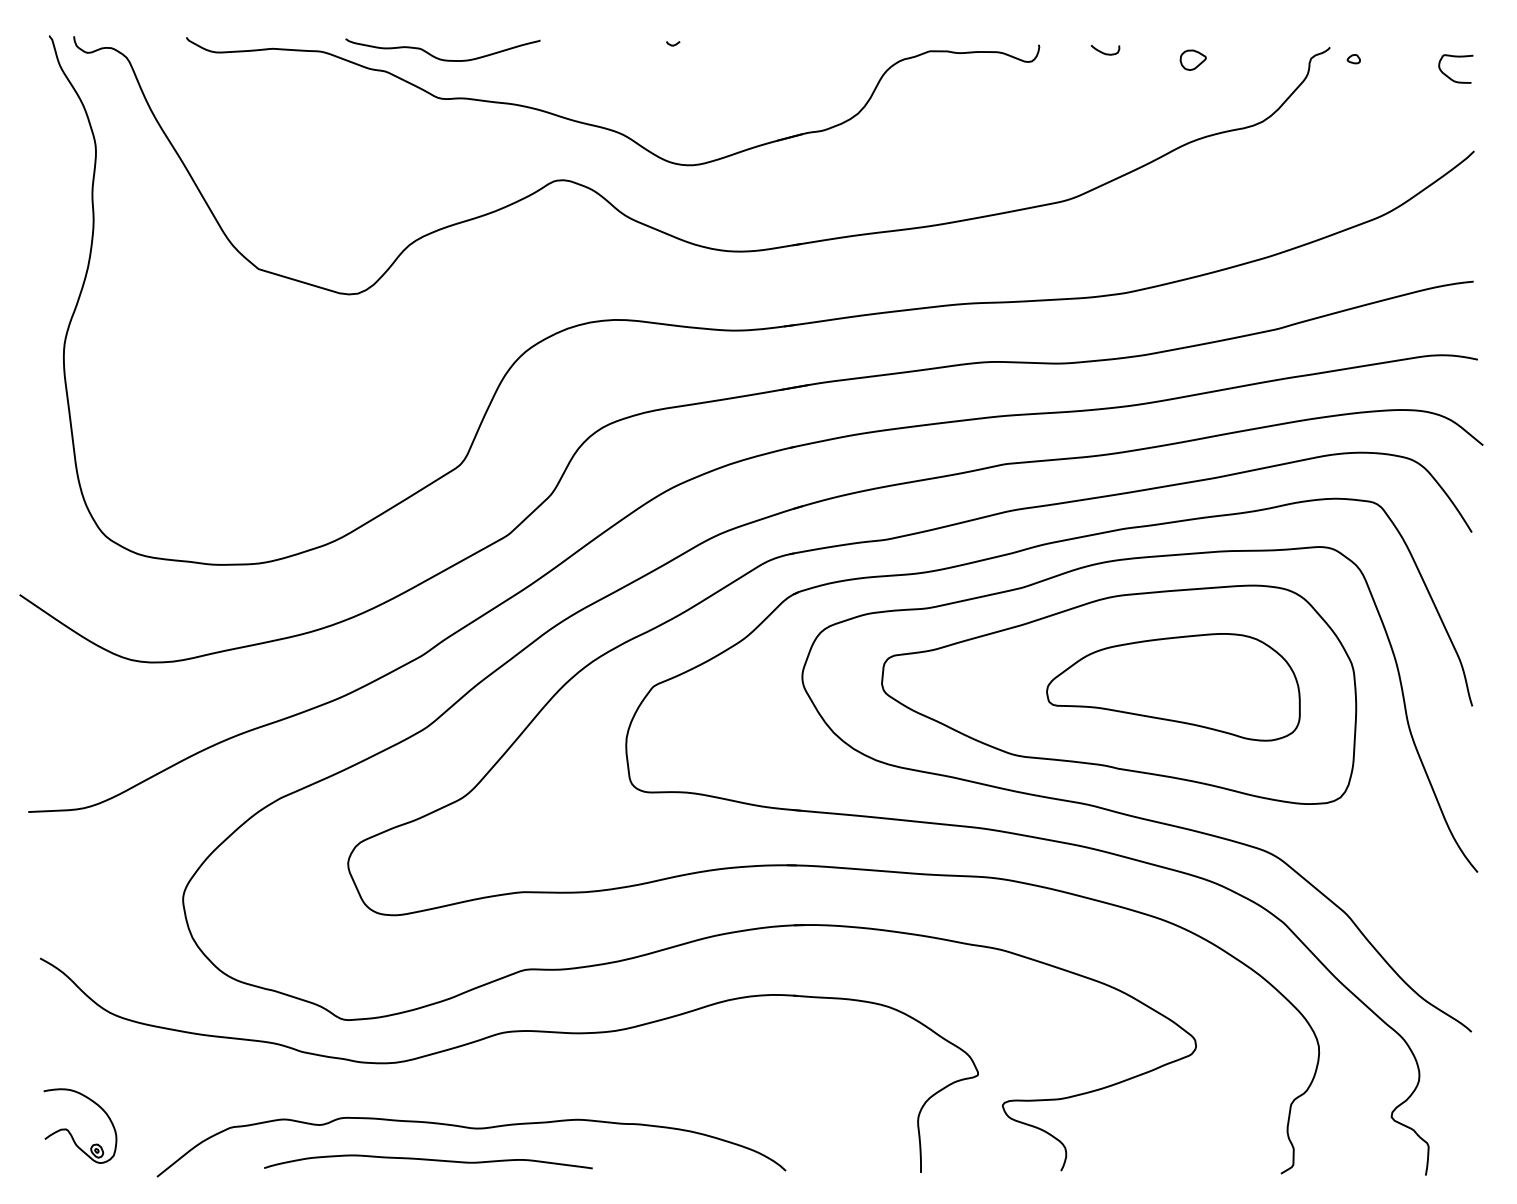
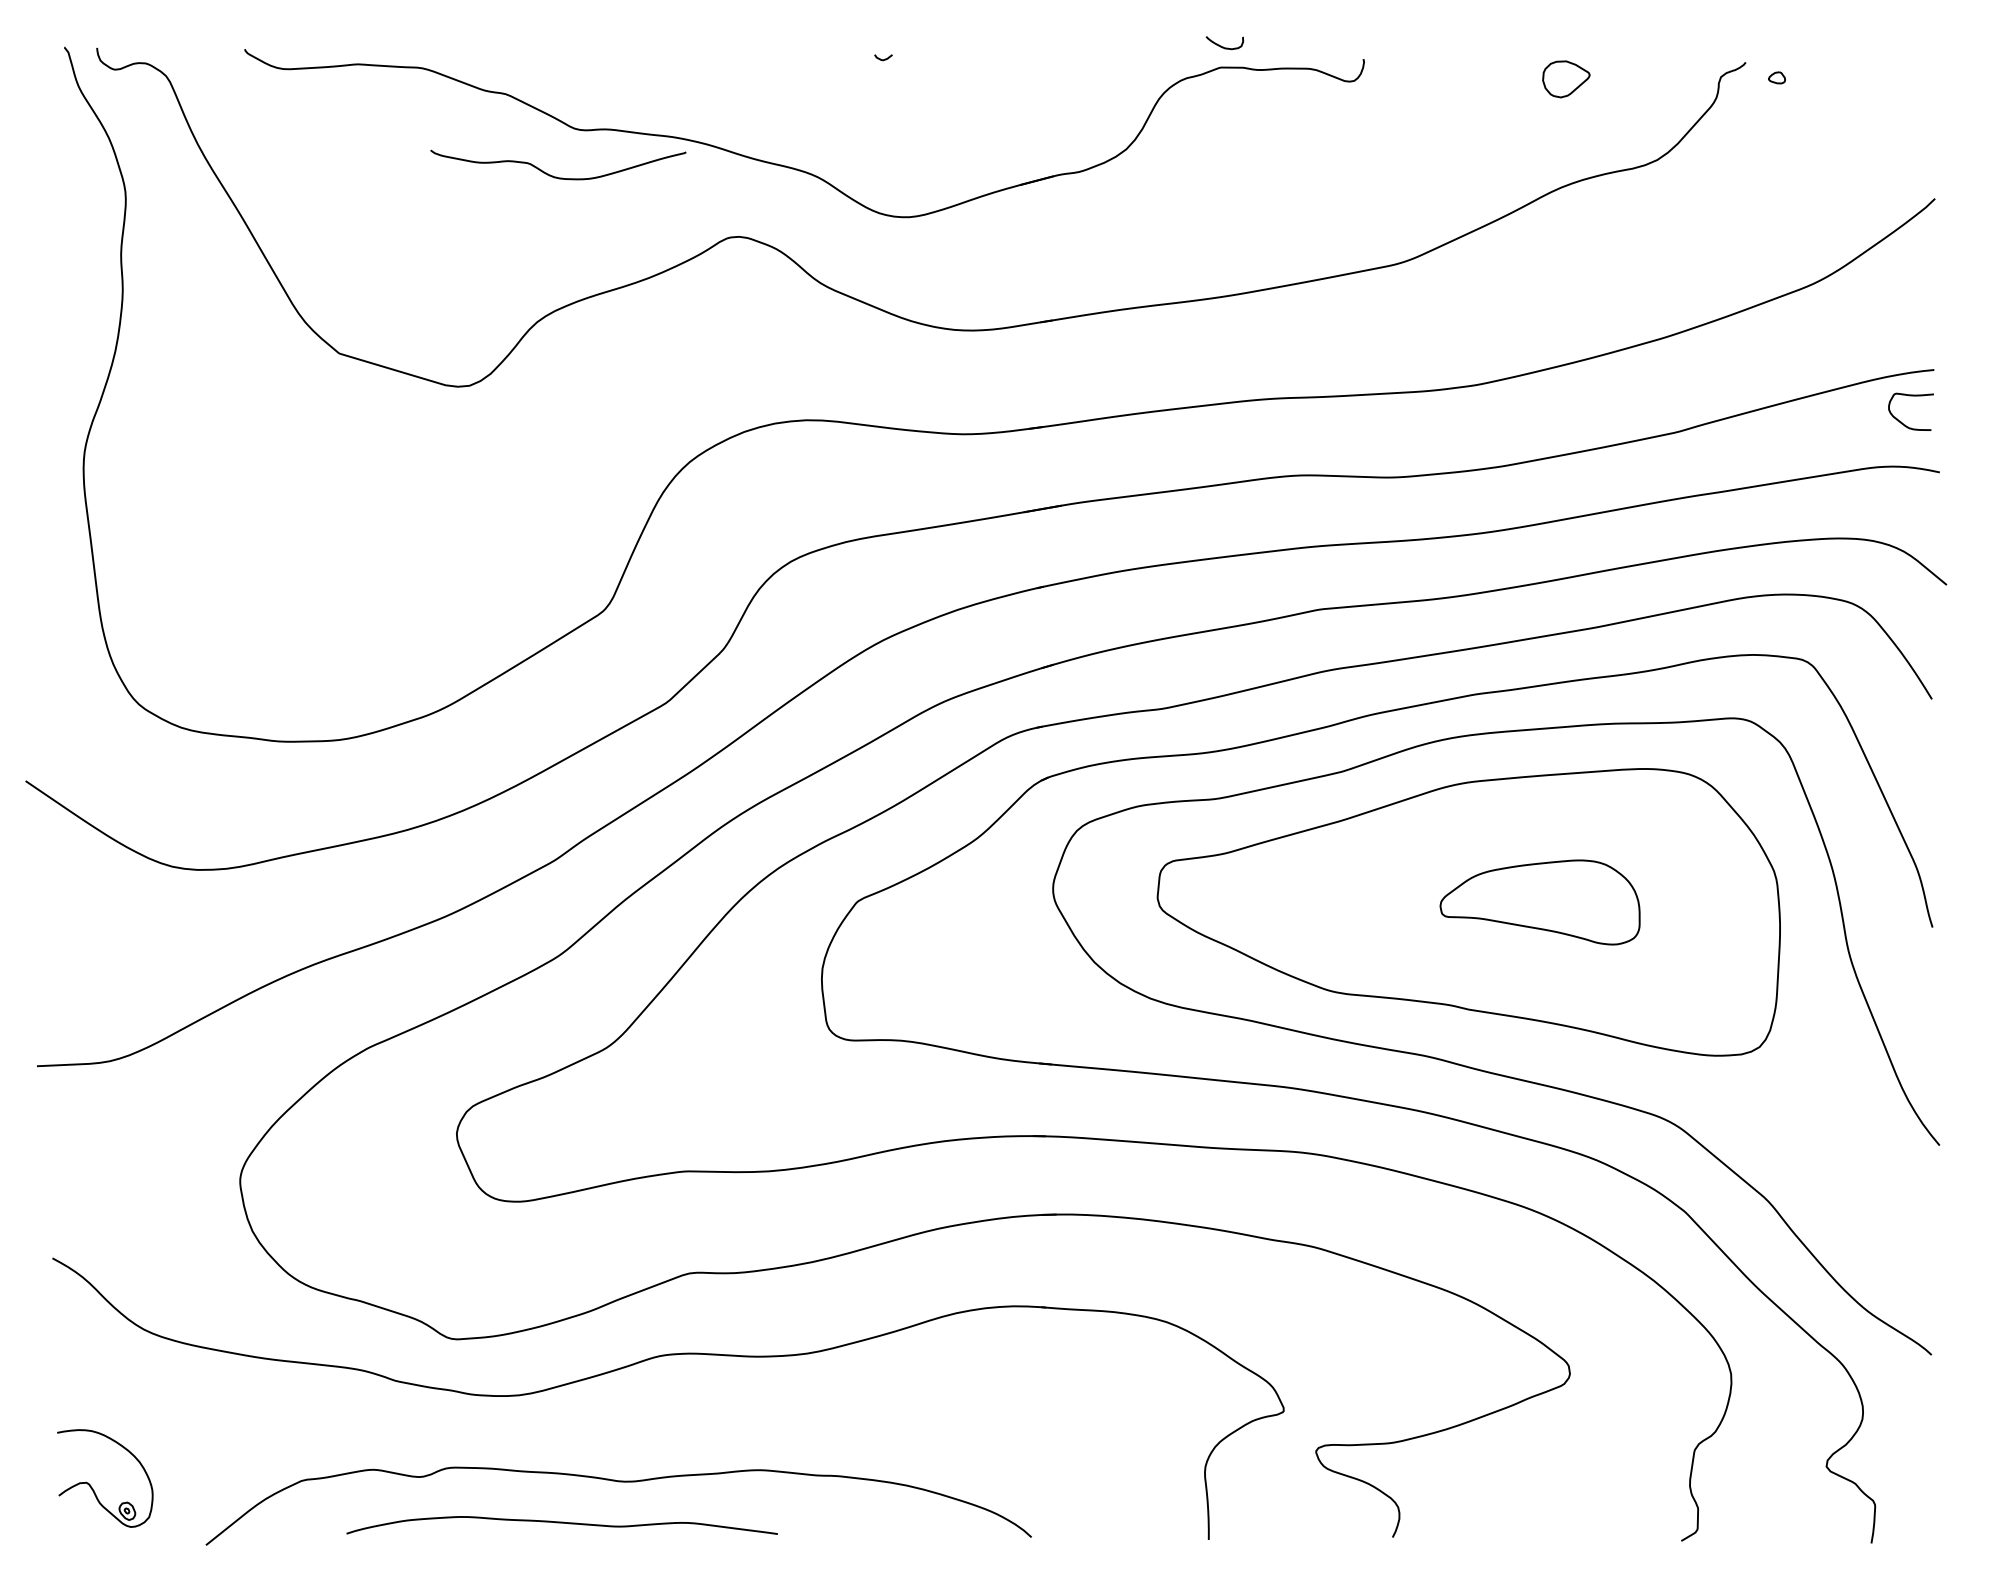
curve: (1104, 52) -> (1223, 46), moved
curve: (439, 58) -> (553, 175), moved
part: (1192, 60) -> (1565, 79), size x1.4
curve: (1448, 76) -> (1901, 421), moved
part: (1172, 687) -> (1539, 902), size x0.6

